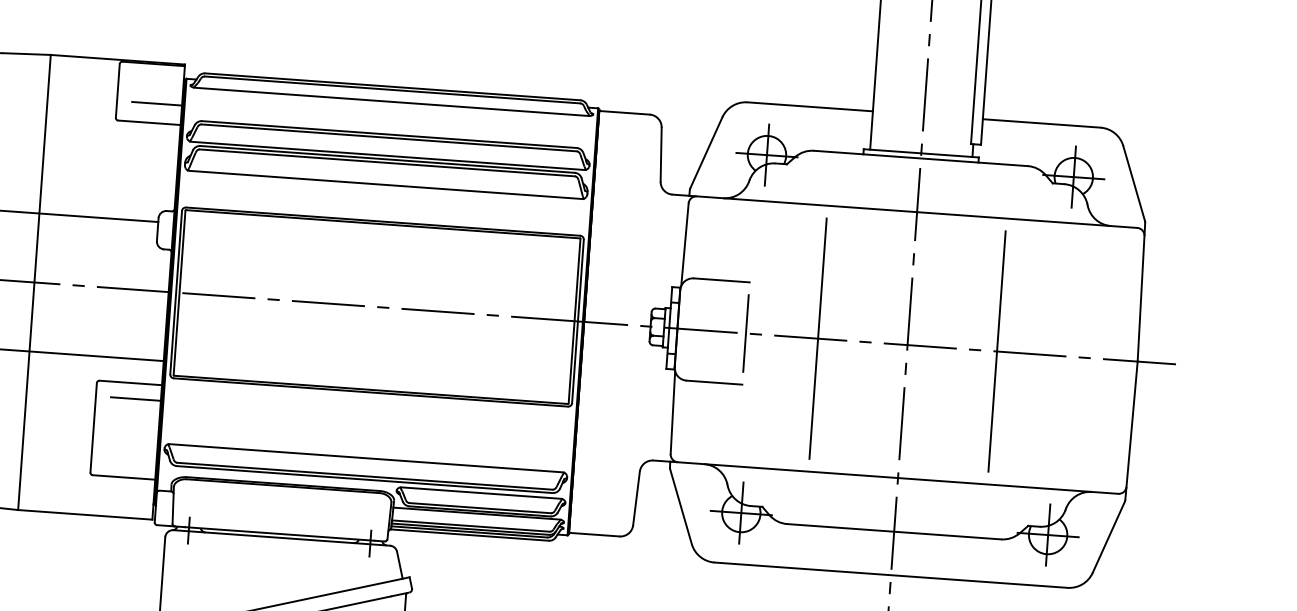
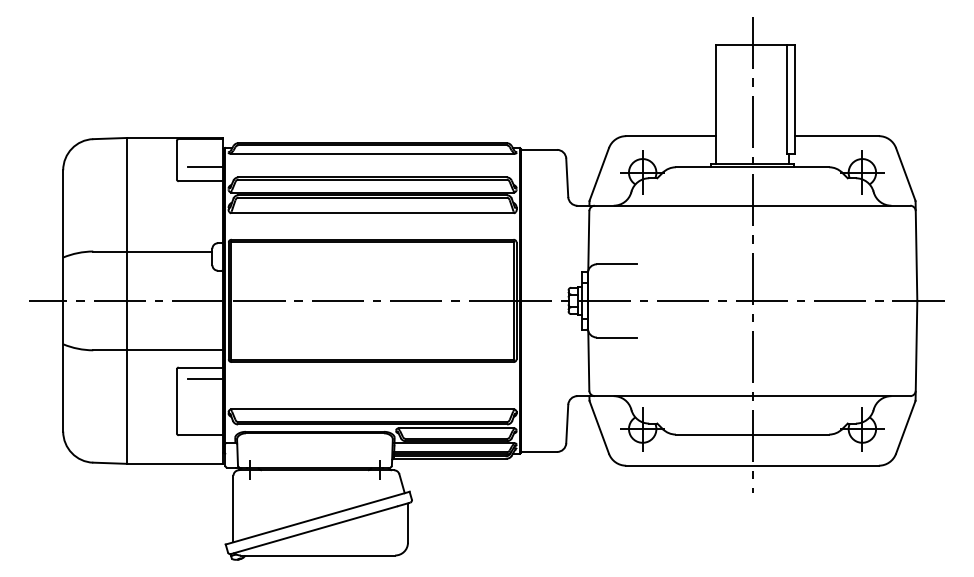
line: (745, 332) -> (636, 300), removed
line: (818, 338) -> (688, 300), removed
line: (996, 350) -> (816, 300), removed

